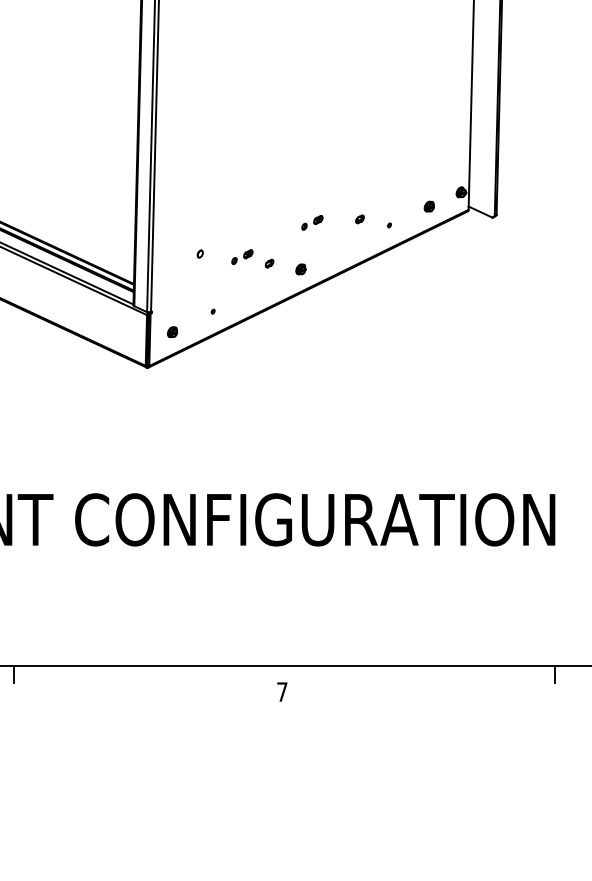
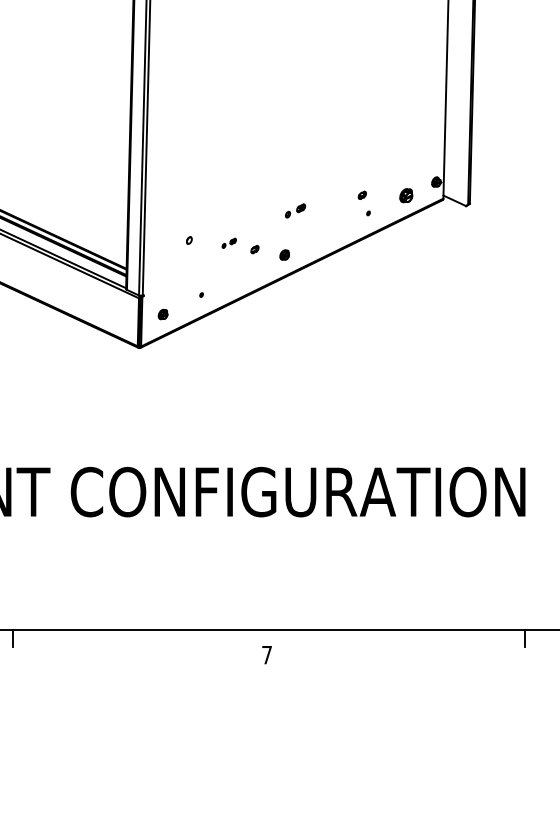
part: (428, 206) -> (405, 195), size x1.4
part: (359, 219) -> (361, 195), moved
part: (242, 256) -> (229, 242), size x0.7

